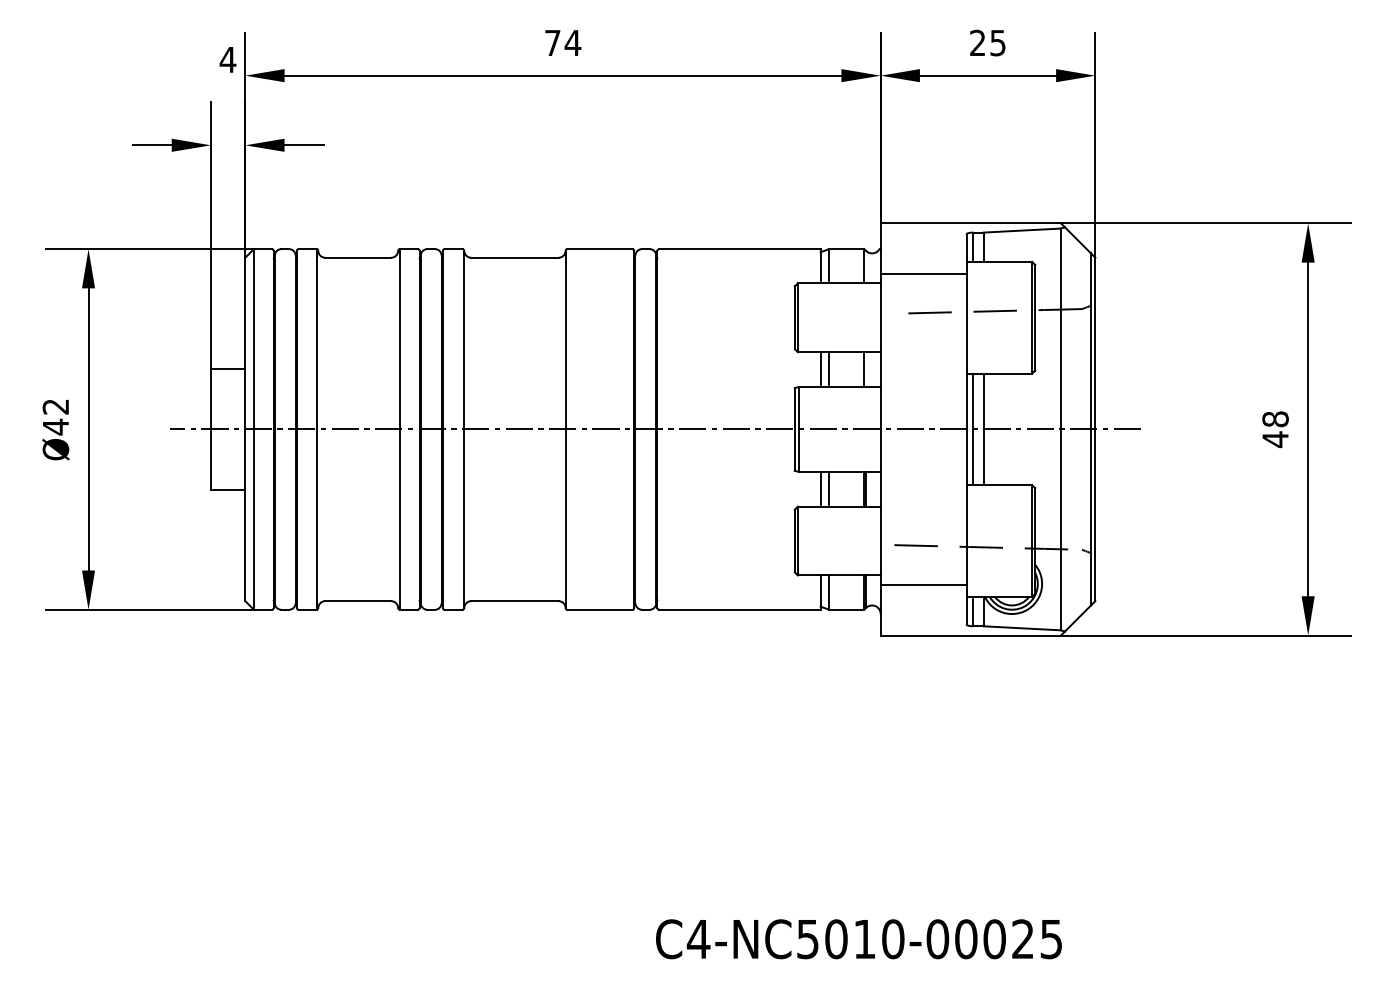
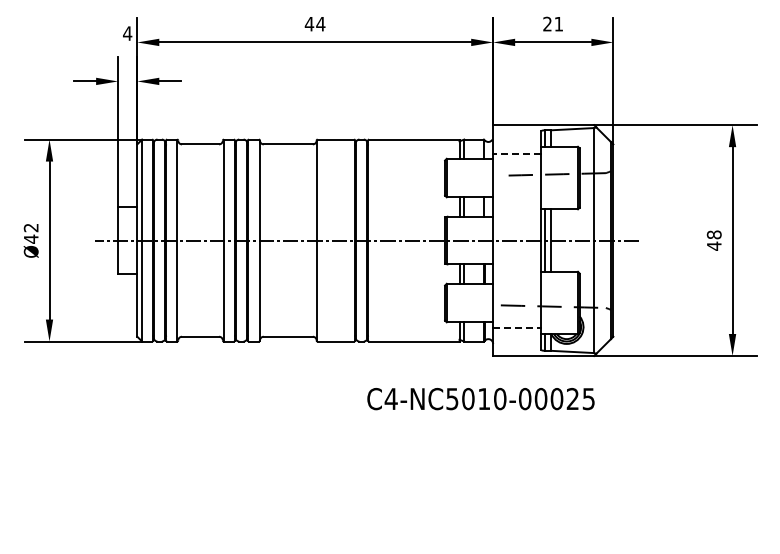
text: (552, 43) -> (309, 24), 74 -> 44
text: (997, 43) -> (558, 24), 25 -> 21
line: (922, 273) -> (516, 153), solid -> dashed
line: (924, 584) -> (517, 327), solid -> dashed
text: (858, 940) -> (480, 399), moved

